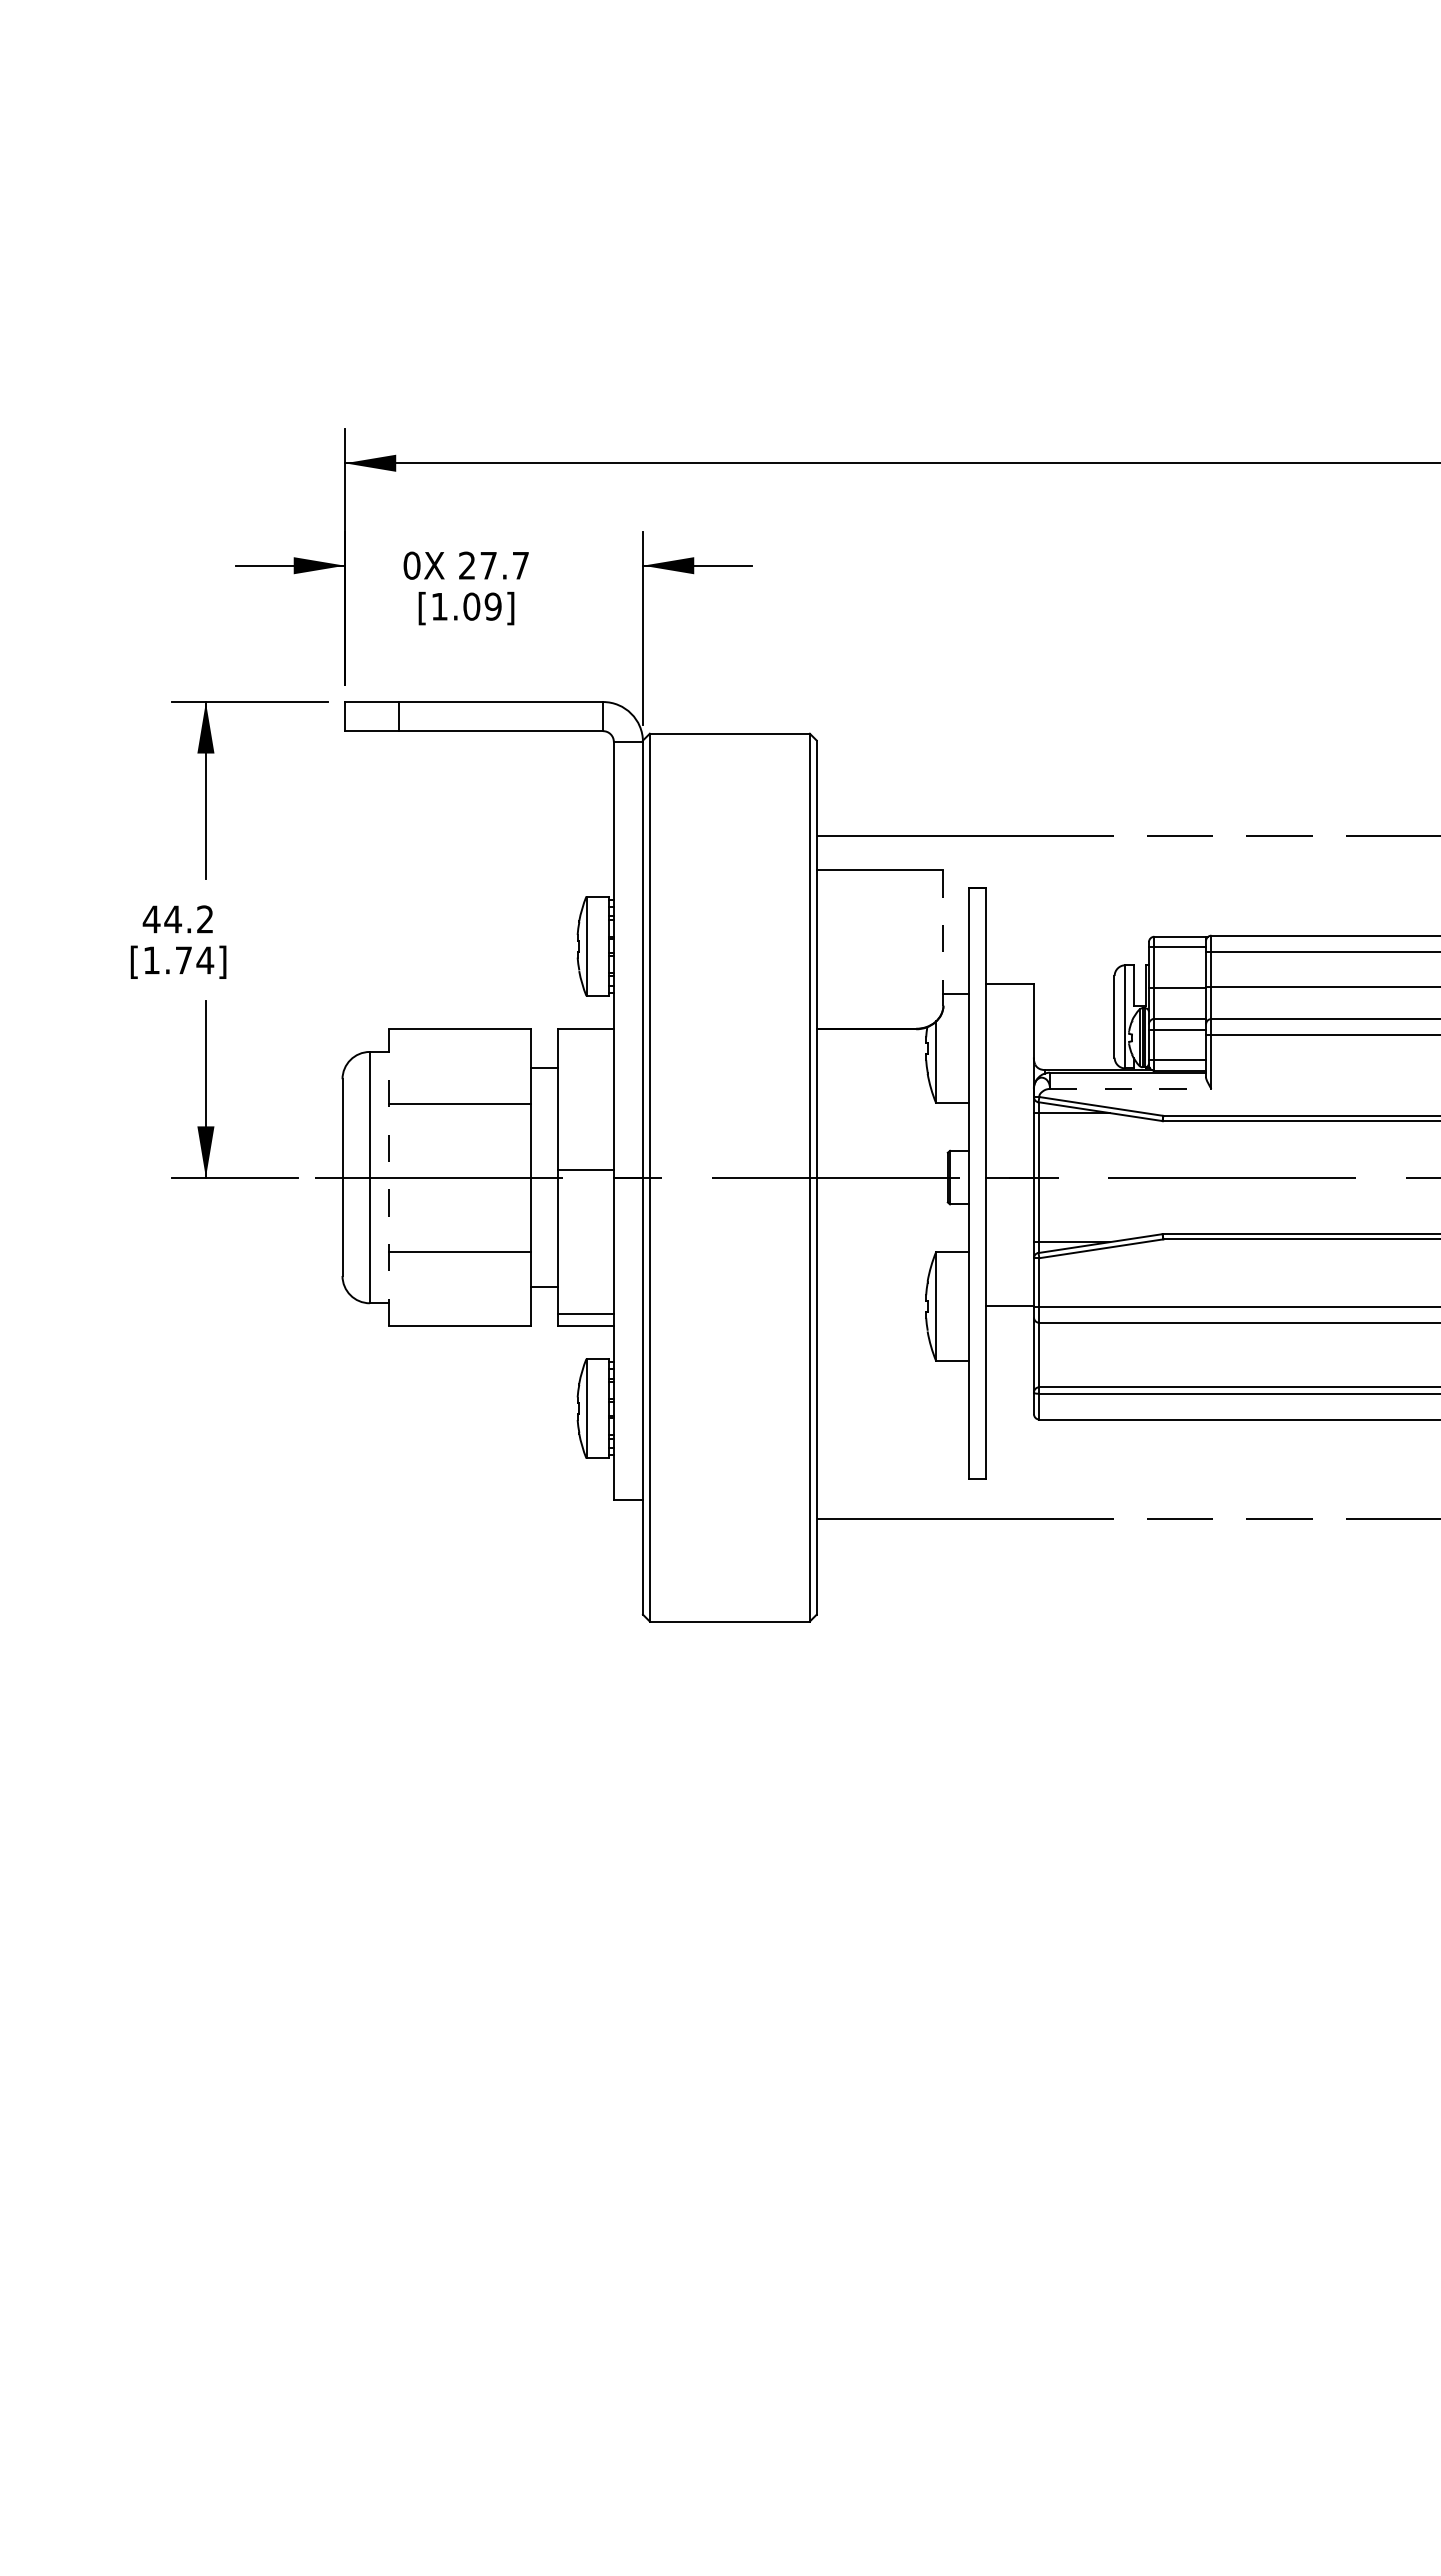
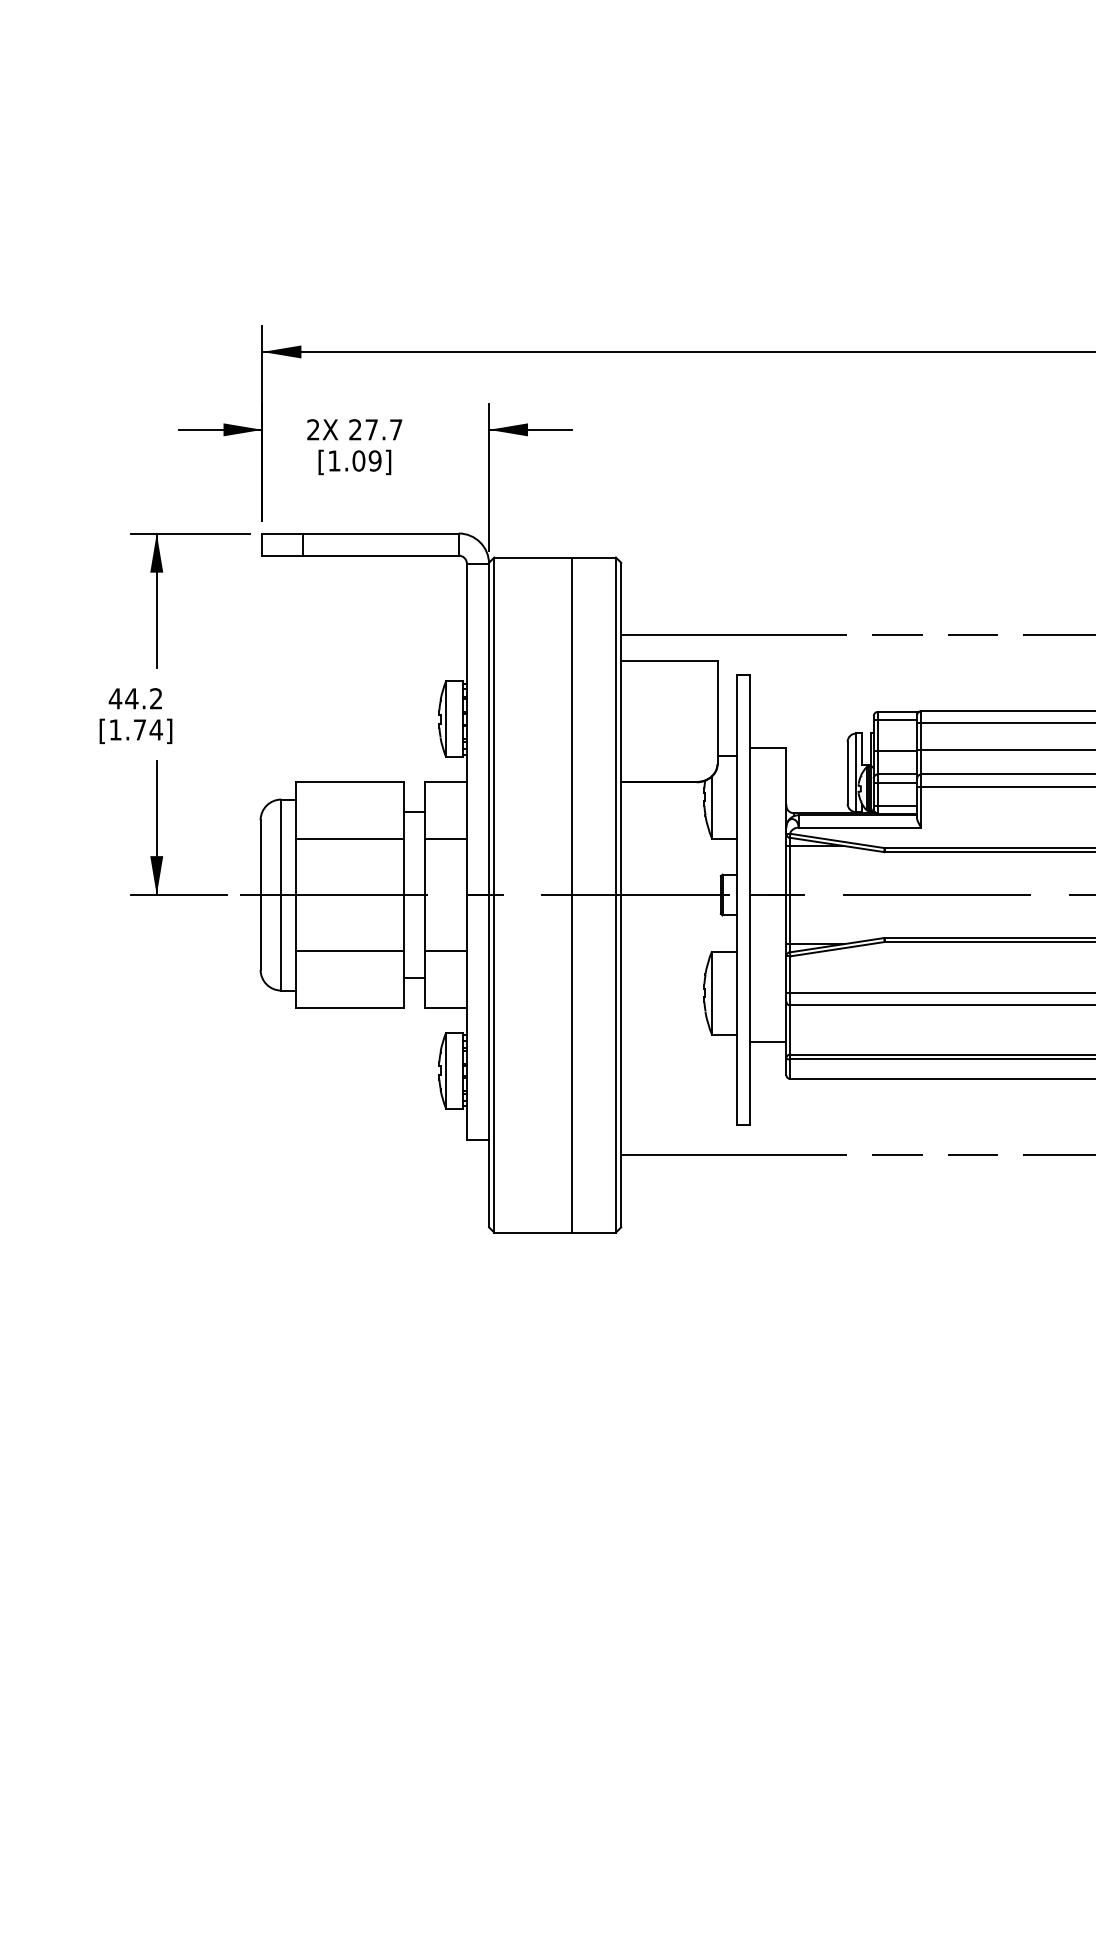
text: (411, 565) -> (313, 429), 0X -> 2X
line: (943, 937) -> (717, 712), dashed -> solid
line: (1130, 1088) -> (859, 827), dashed -> solid
line: (585, 1169) -> (445, 838), moved
line: (388, 1177) -> (295, 894), dashed -> solid
line: (752, 1177) -> (572, 894), added
line: (1009, 1306) -> (767, 1042), moved
line: (585, 1313) -> (445, 951), moved

